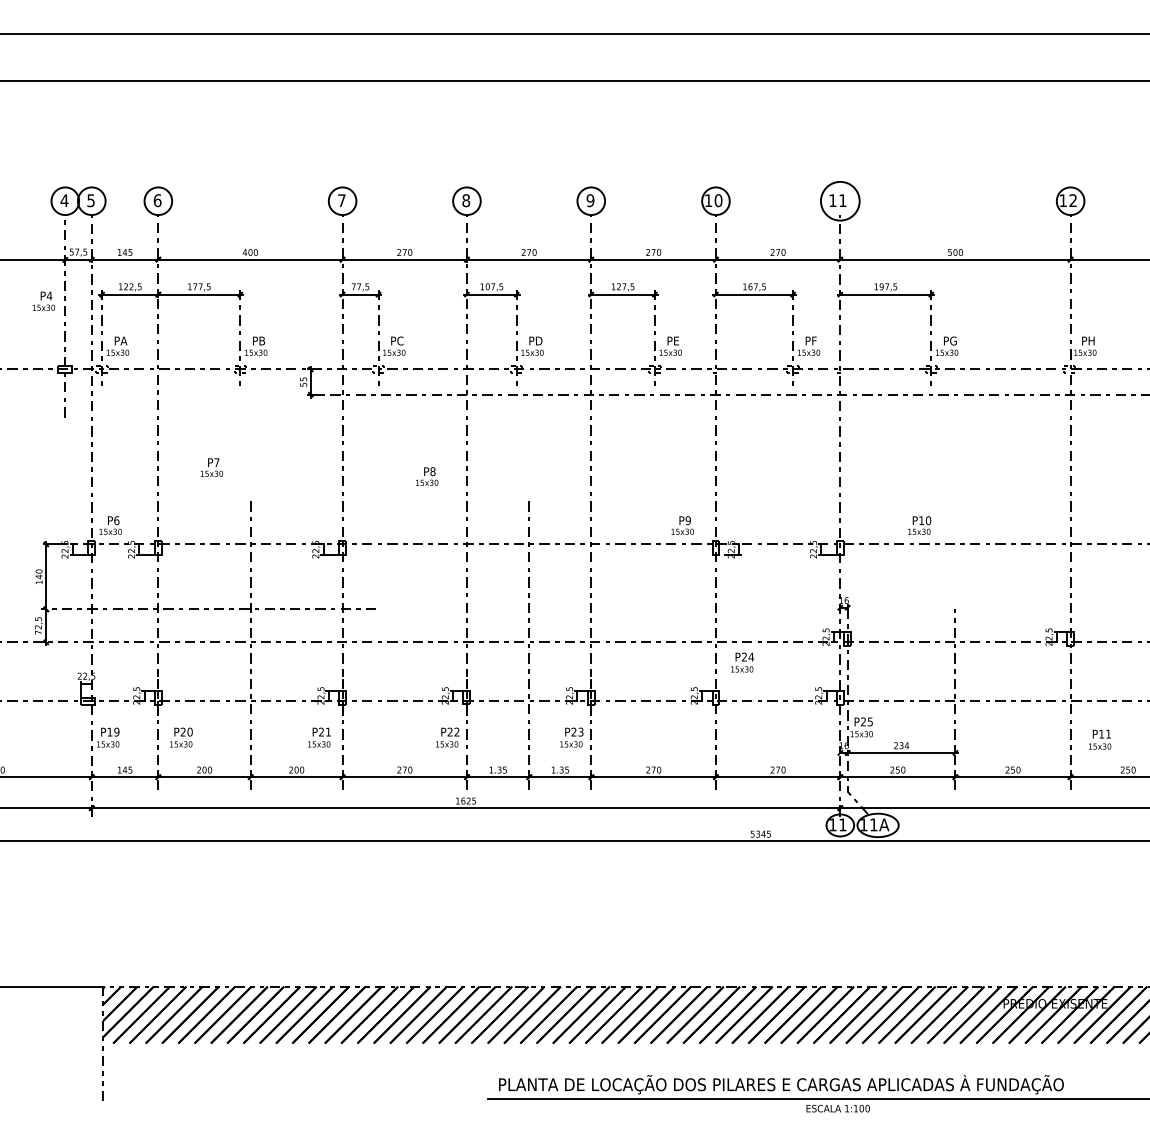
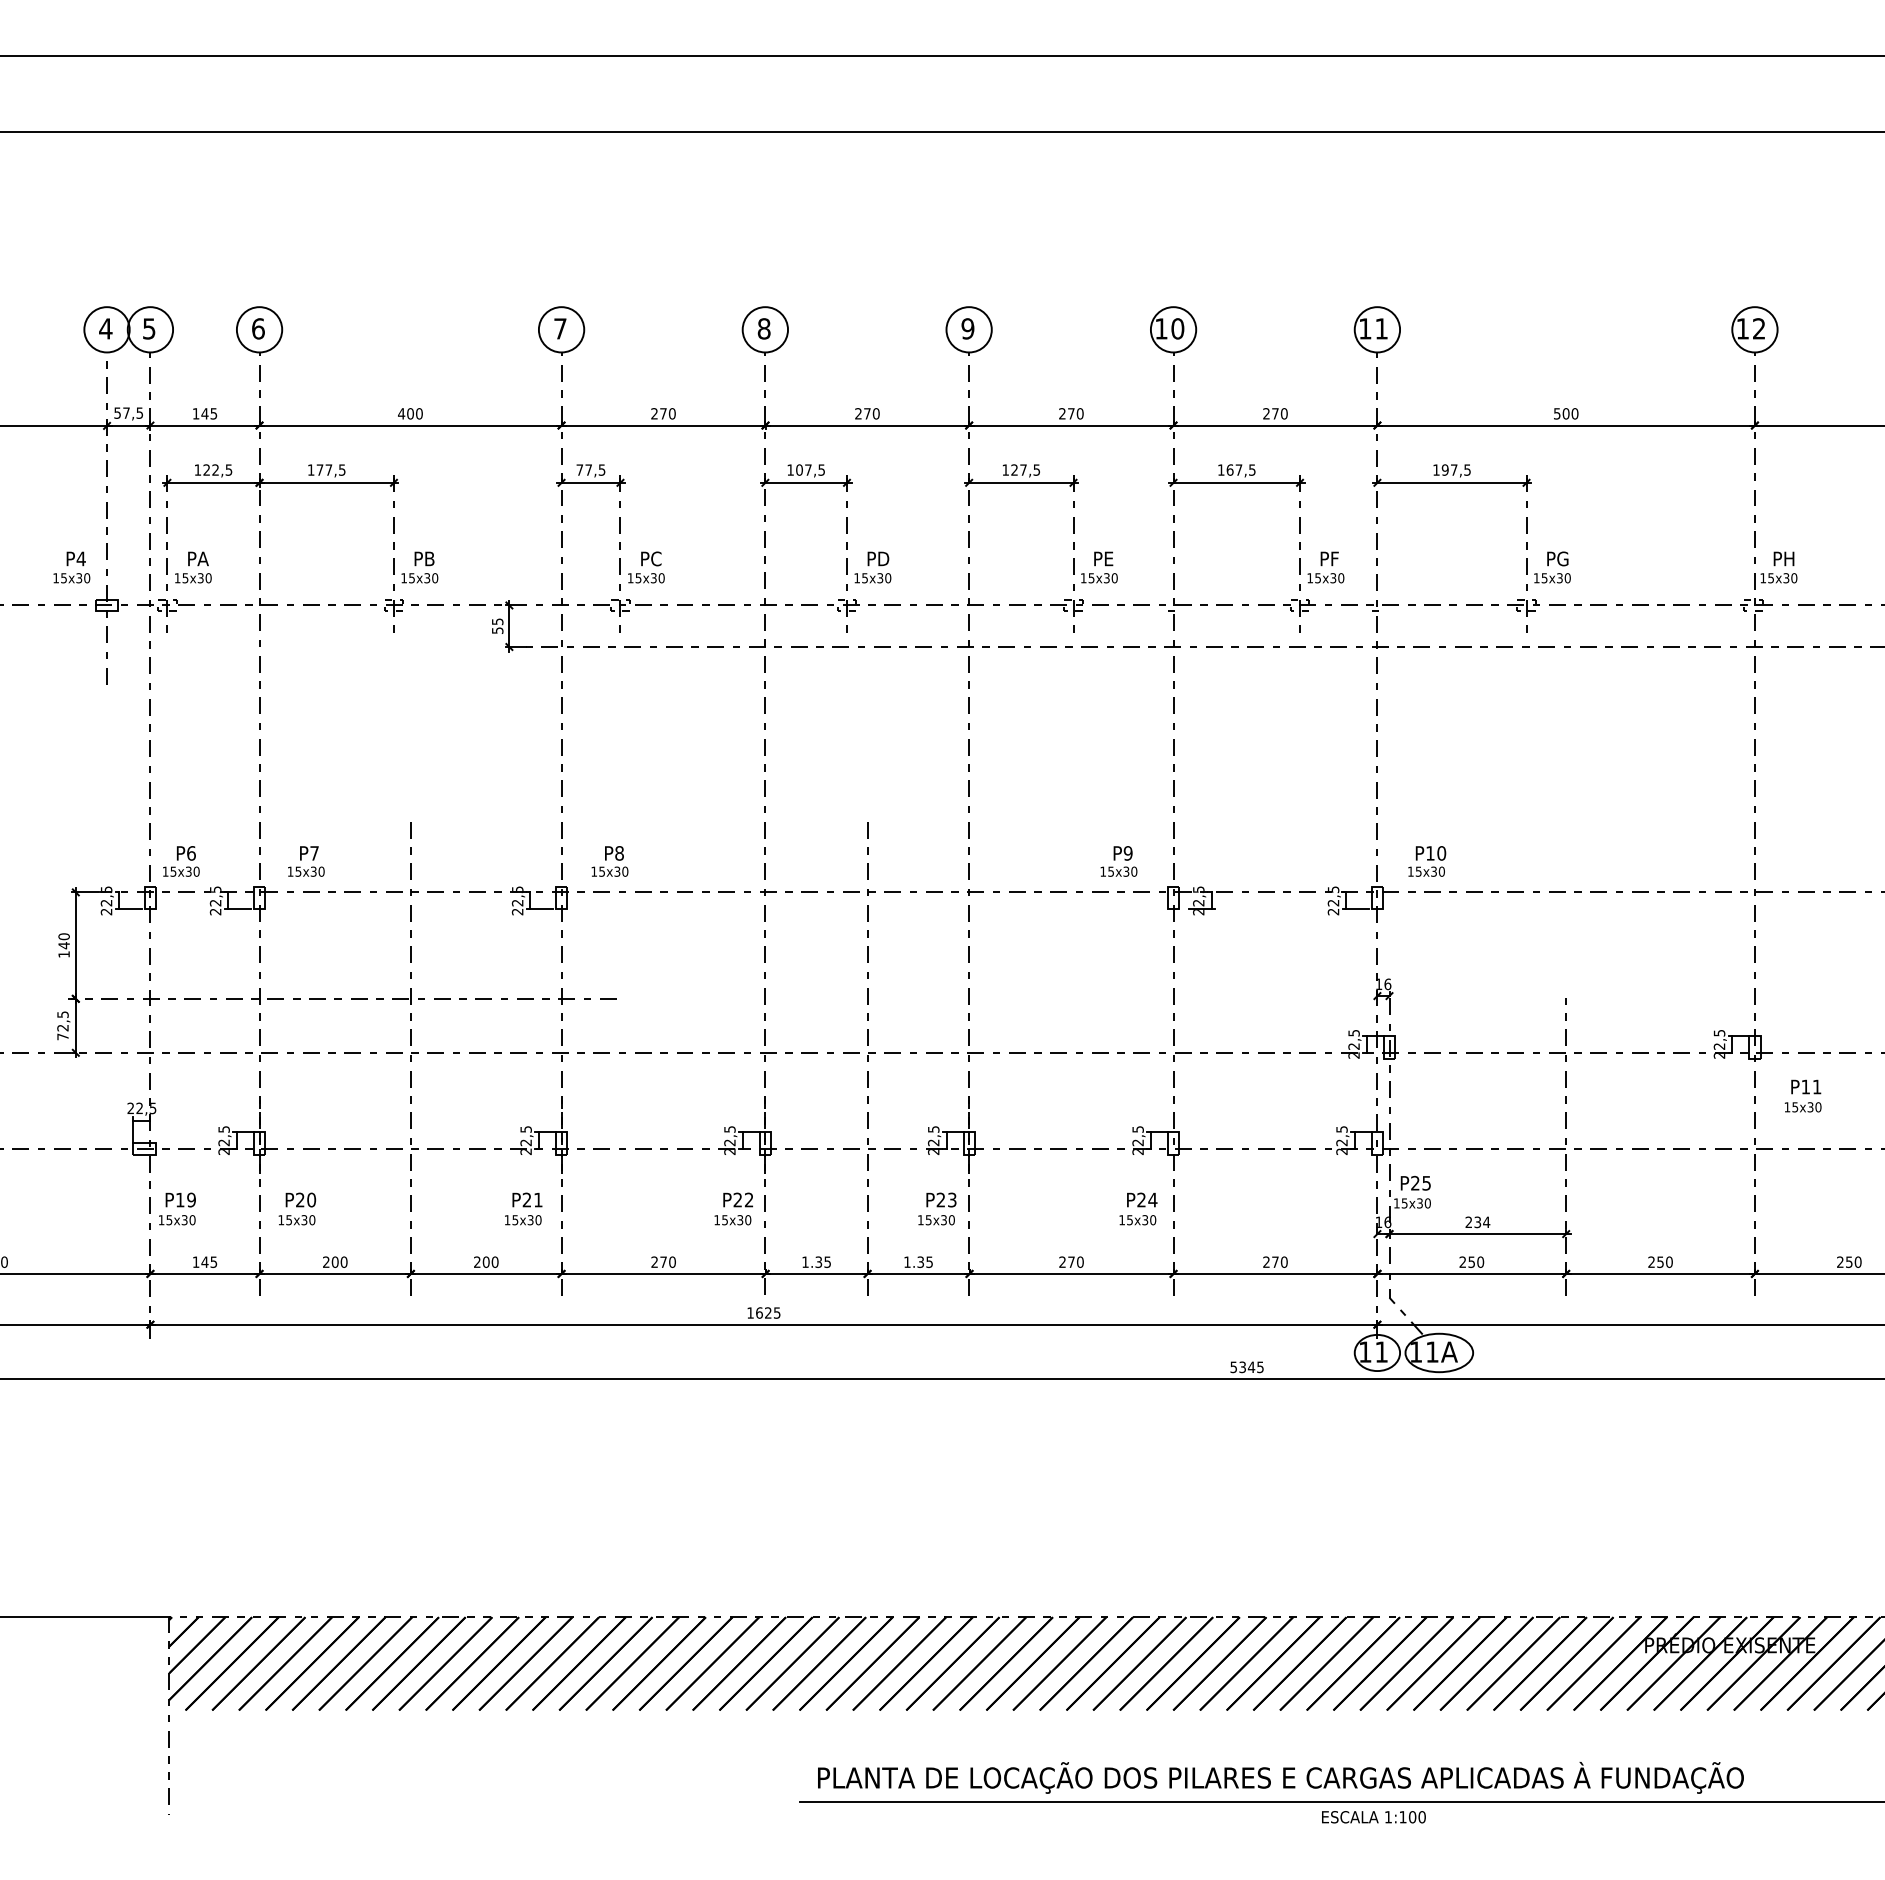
circle: (840, 201) -> (1377, 330), size x0.71
text: (43, 300) -> (71, 566), moved
text: (211, 467) -> (305, 861), moved
text: (427, 476) -> (610, 861), moved
text: (919, 525) -> (1426, 861), moved
text: (742, 662) -> (1138, 1208), moved
text: (1100, 739) -> (1803, 1095), moved

